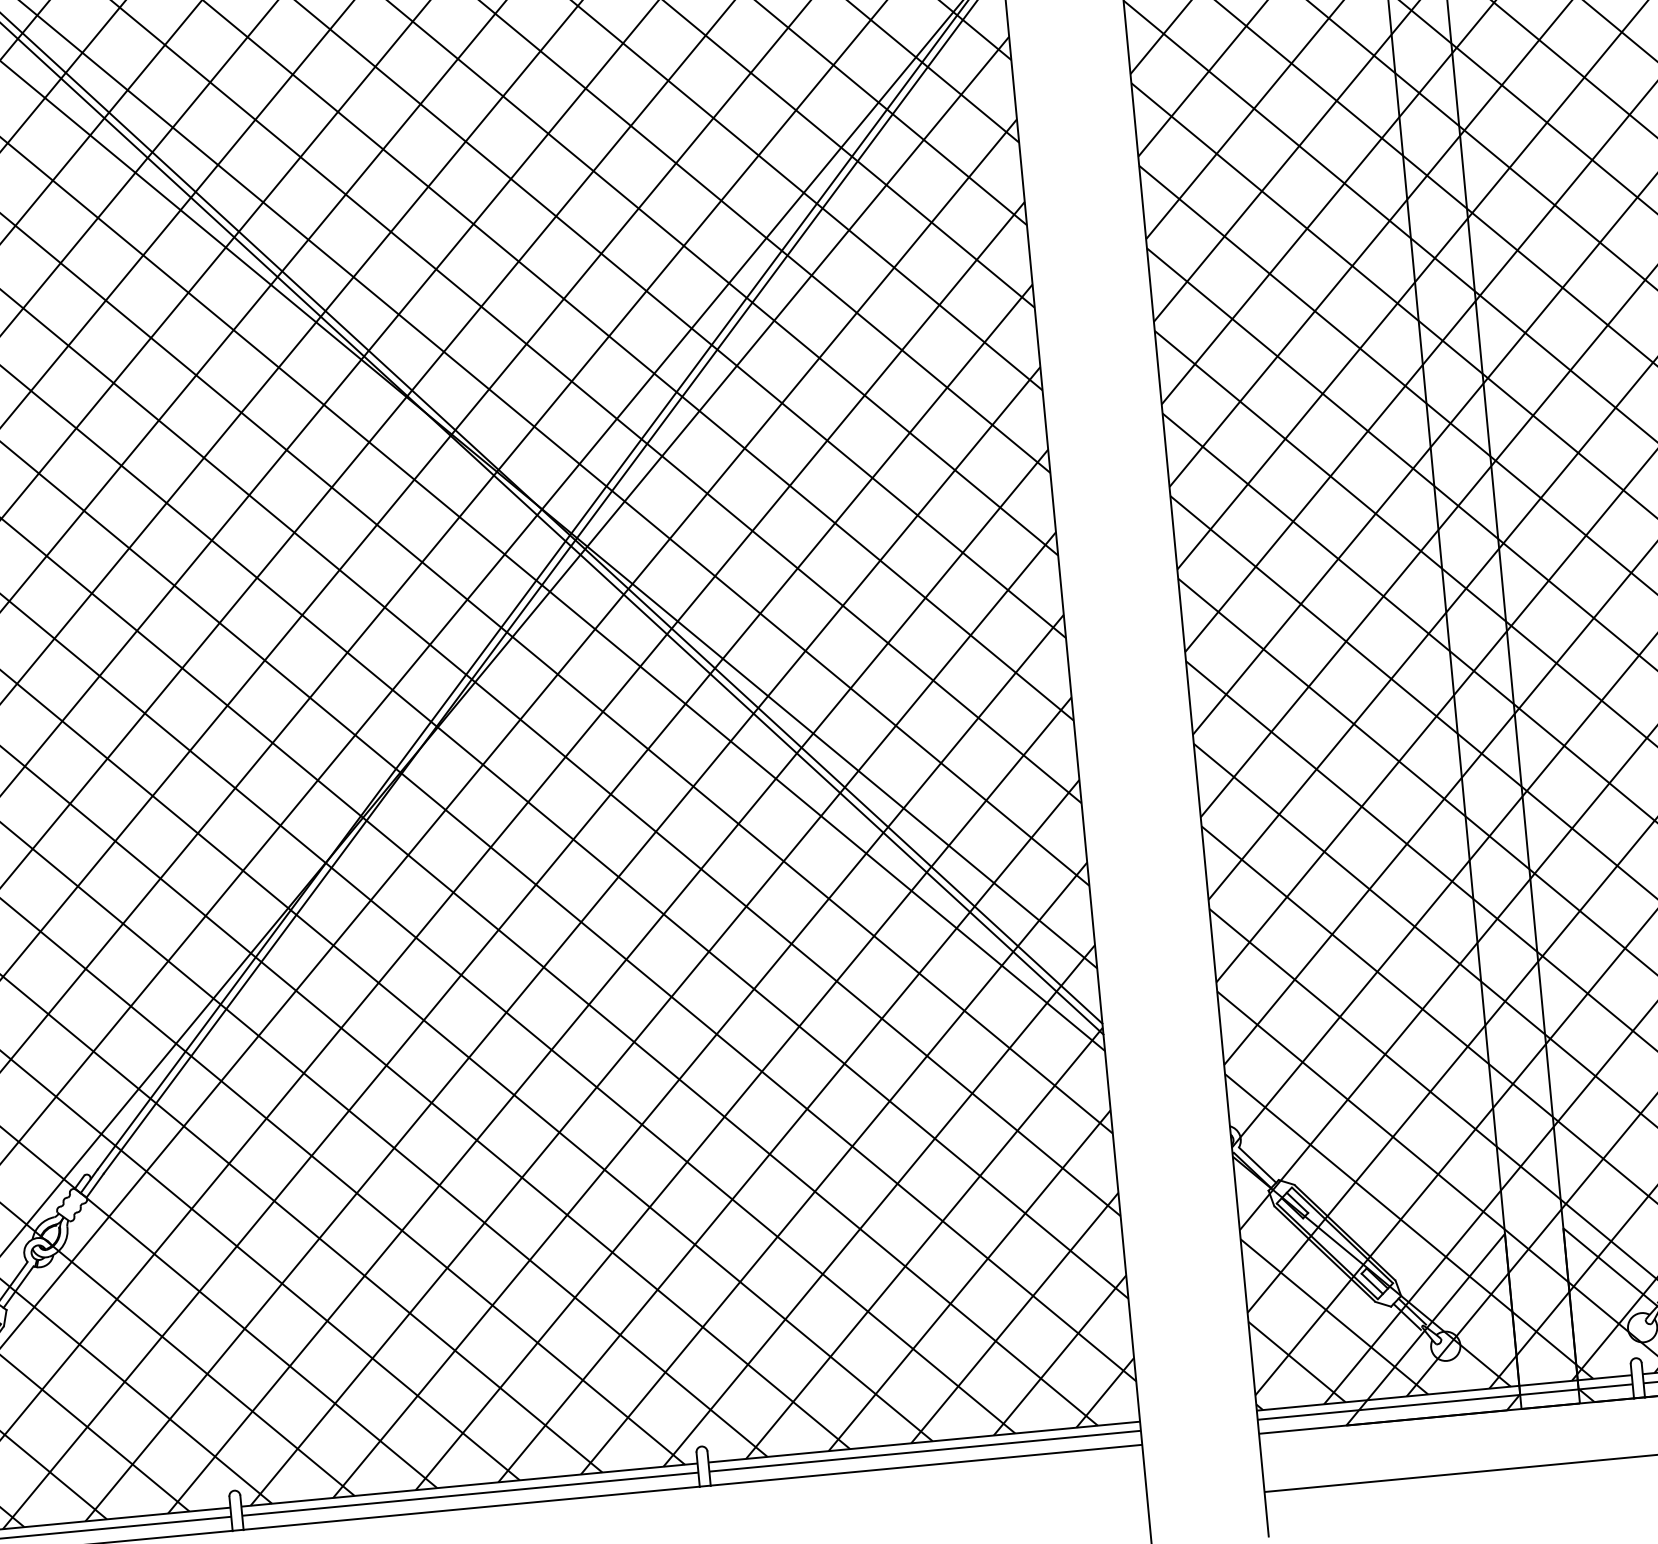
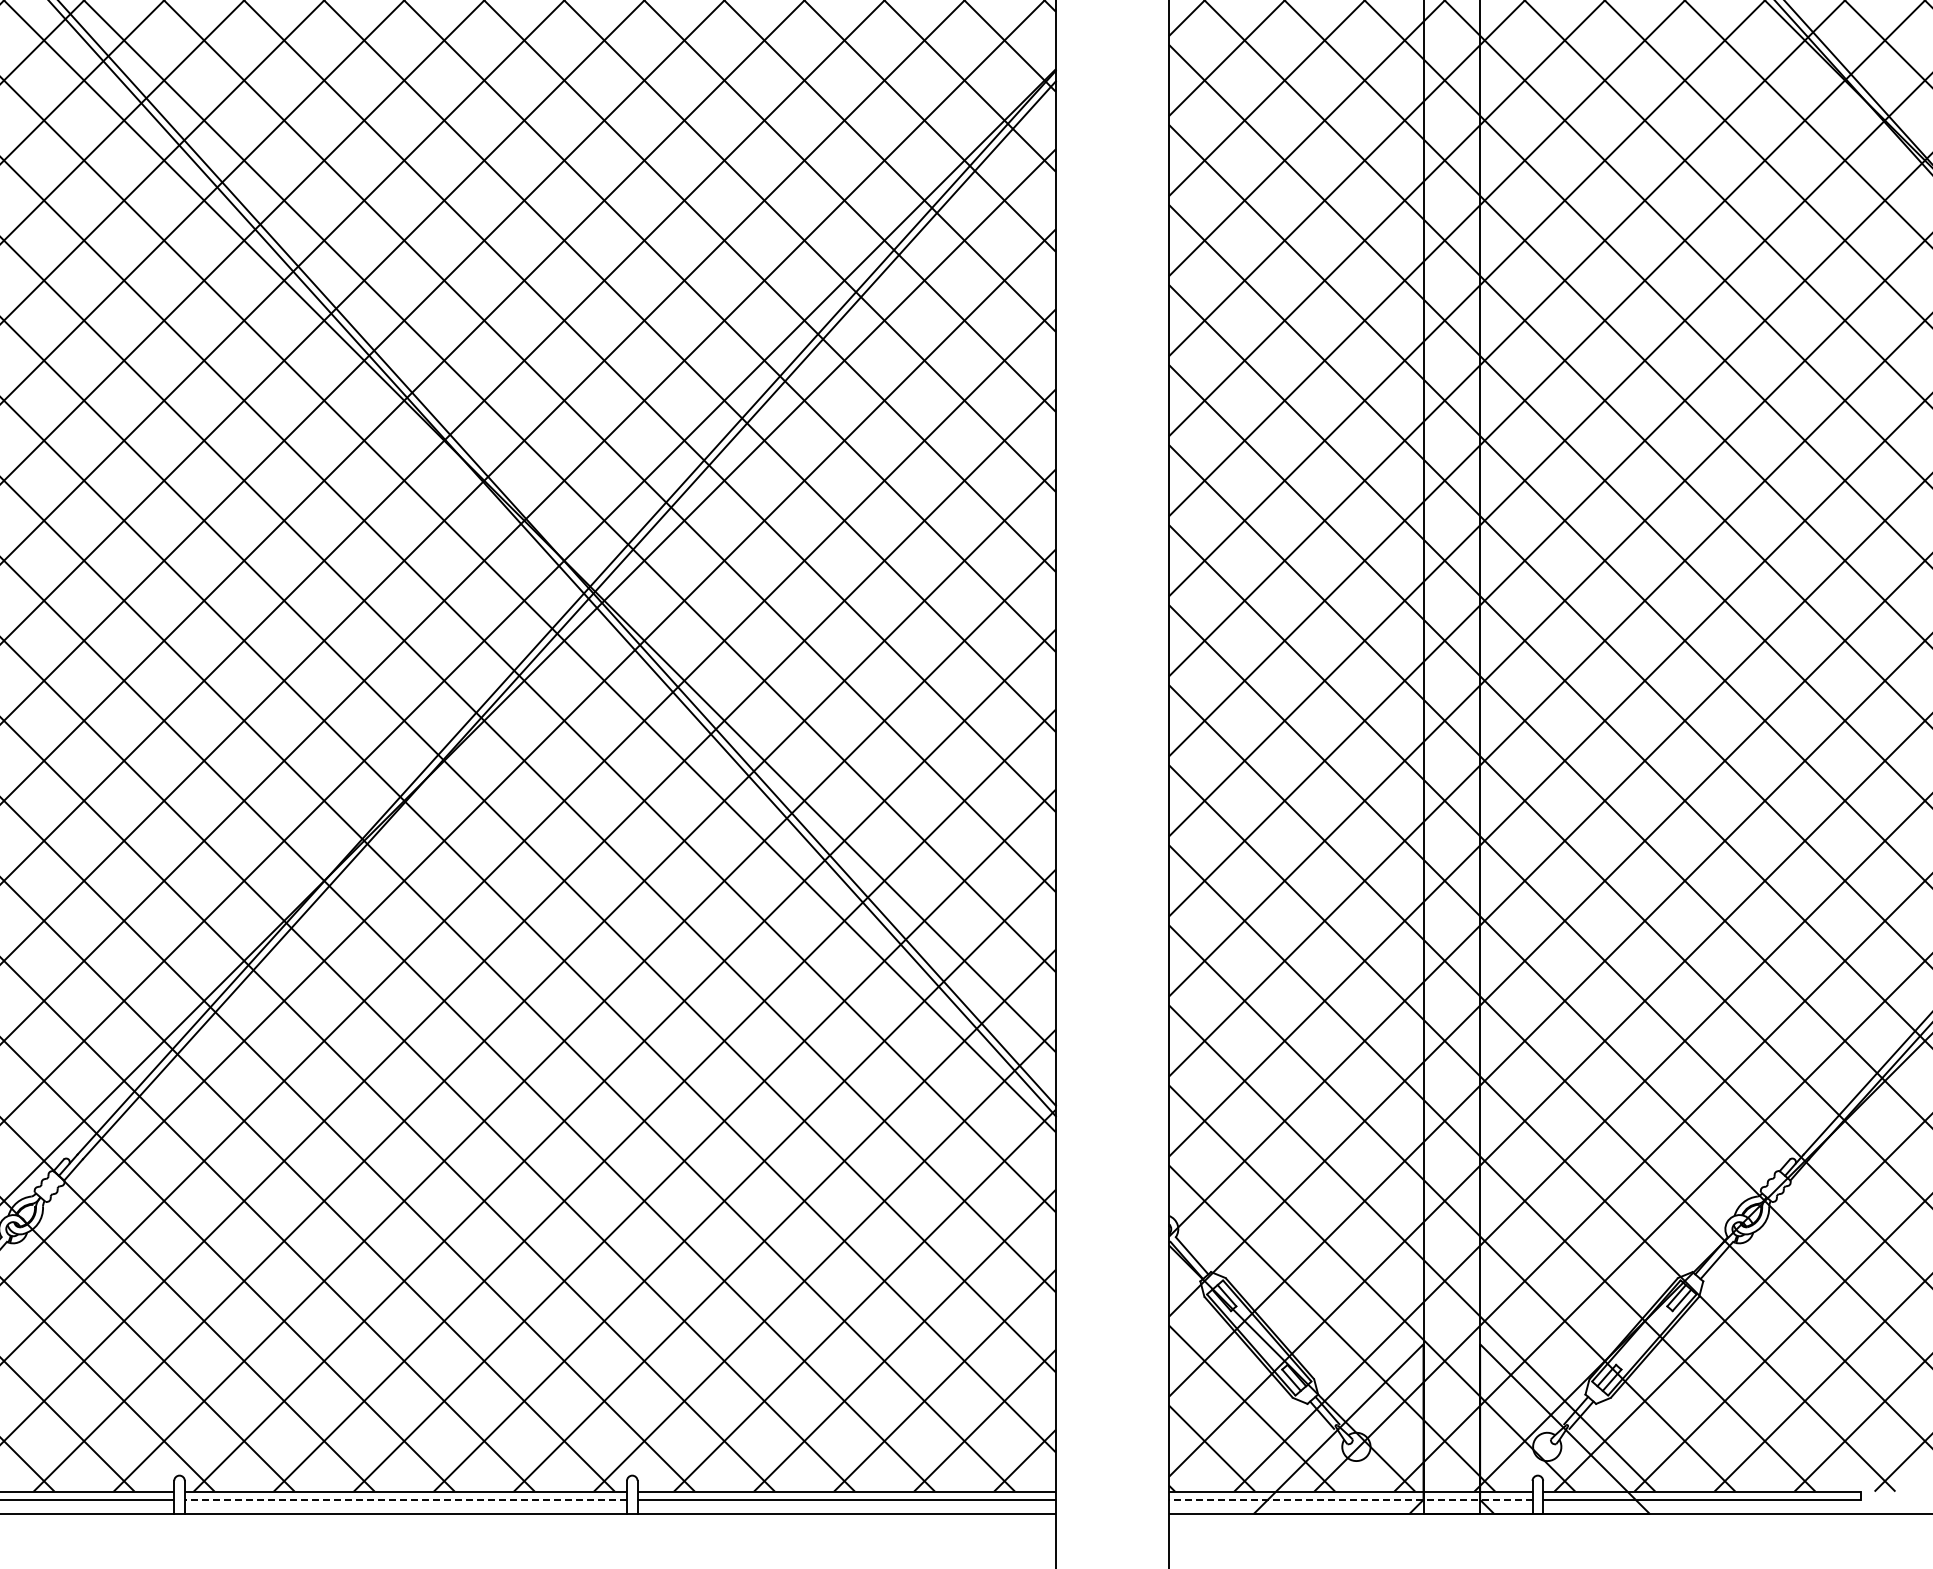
line: (1444, 1402) -> (1350, 1500), solid -> dashed
line: (469, 1494) -> (405, 1500), solid -> dashed

